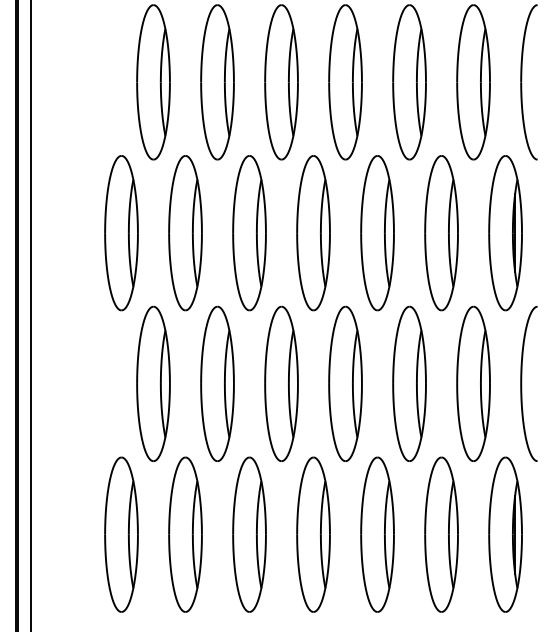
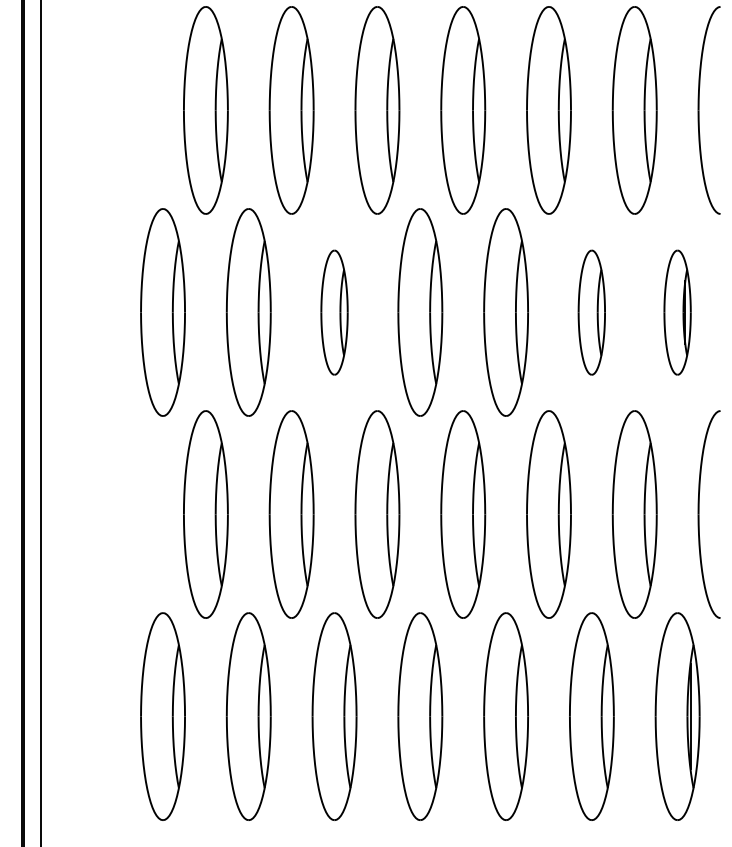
part: (249, 233) -> (334, 312), size x0.6
part: (441, 233) -> (591, 312), size x0.6
part: (505, 233) -> (677, 312), size x0.6

